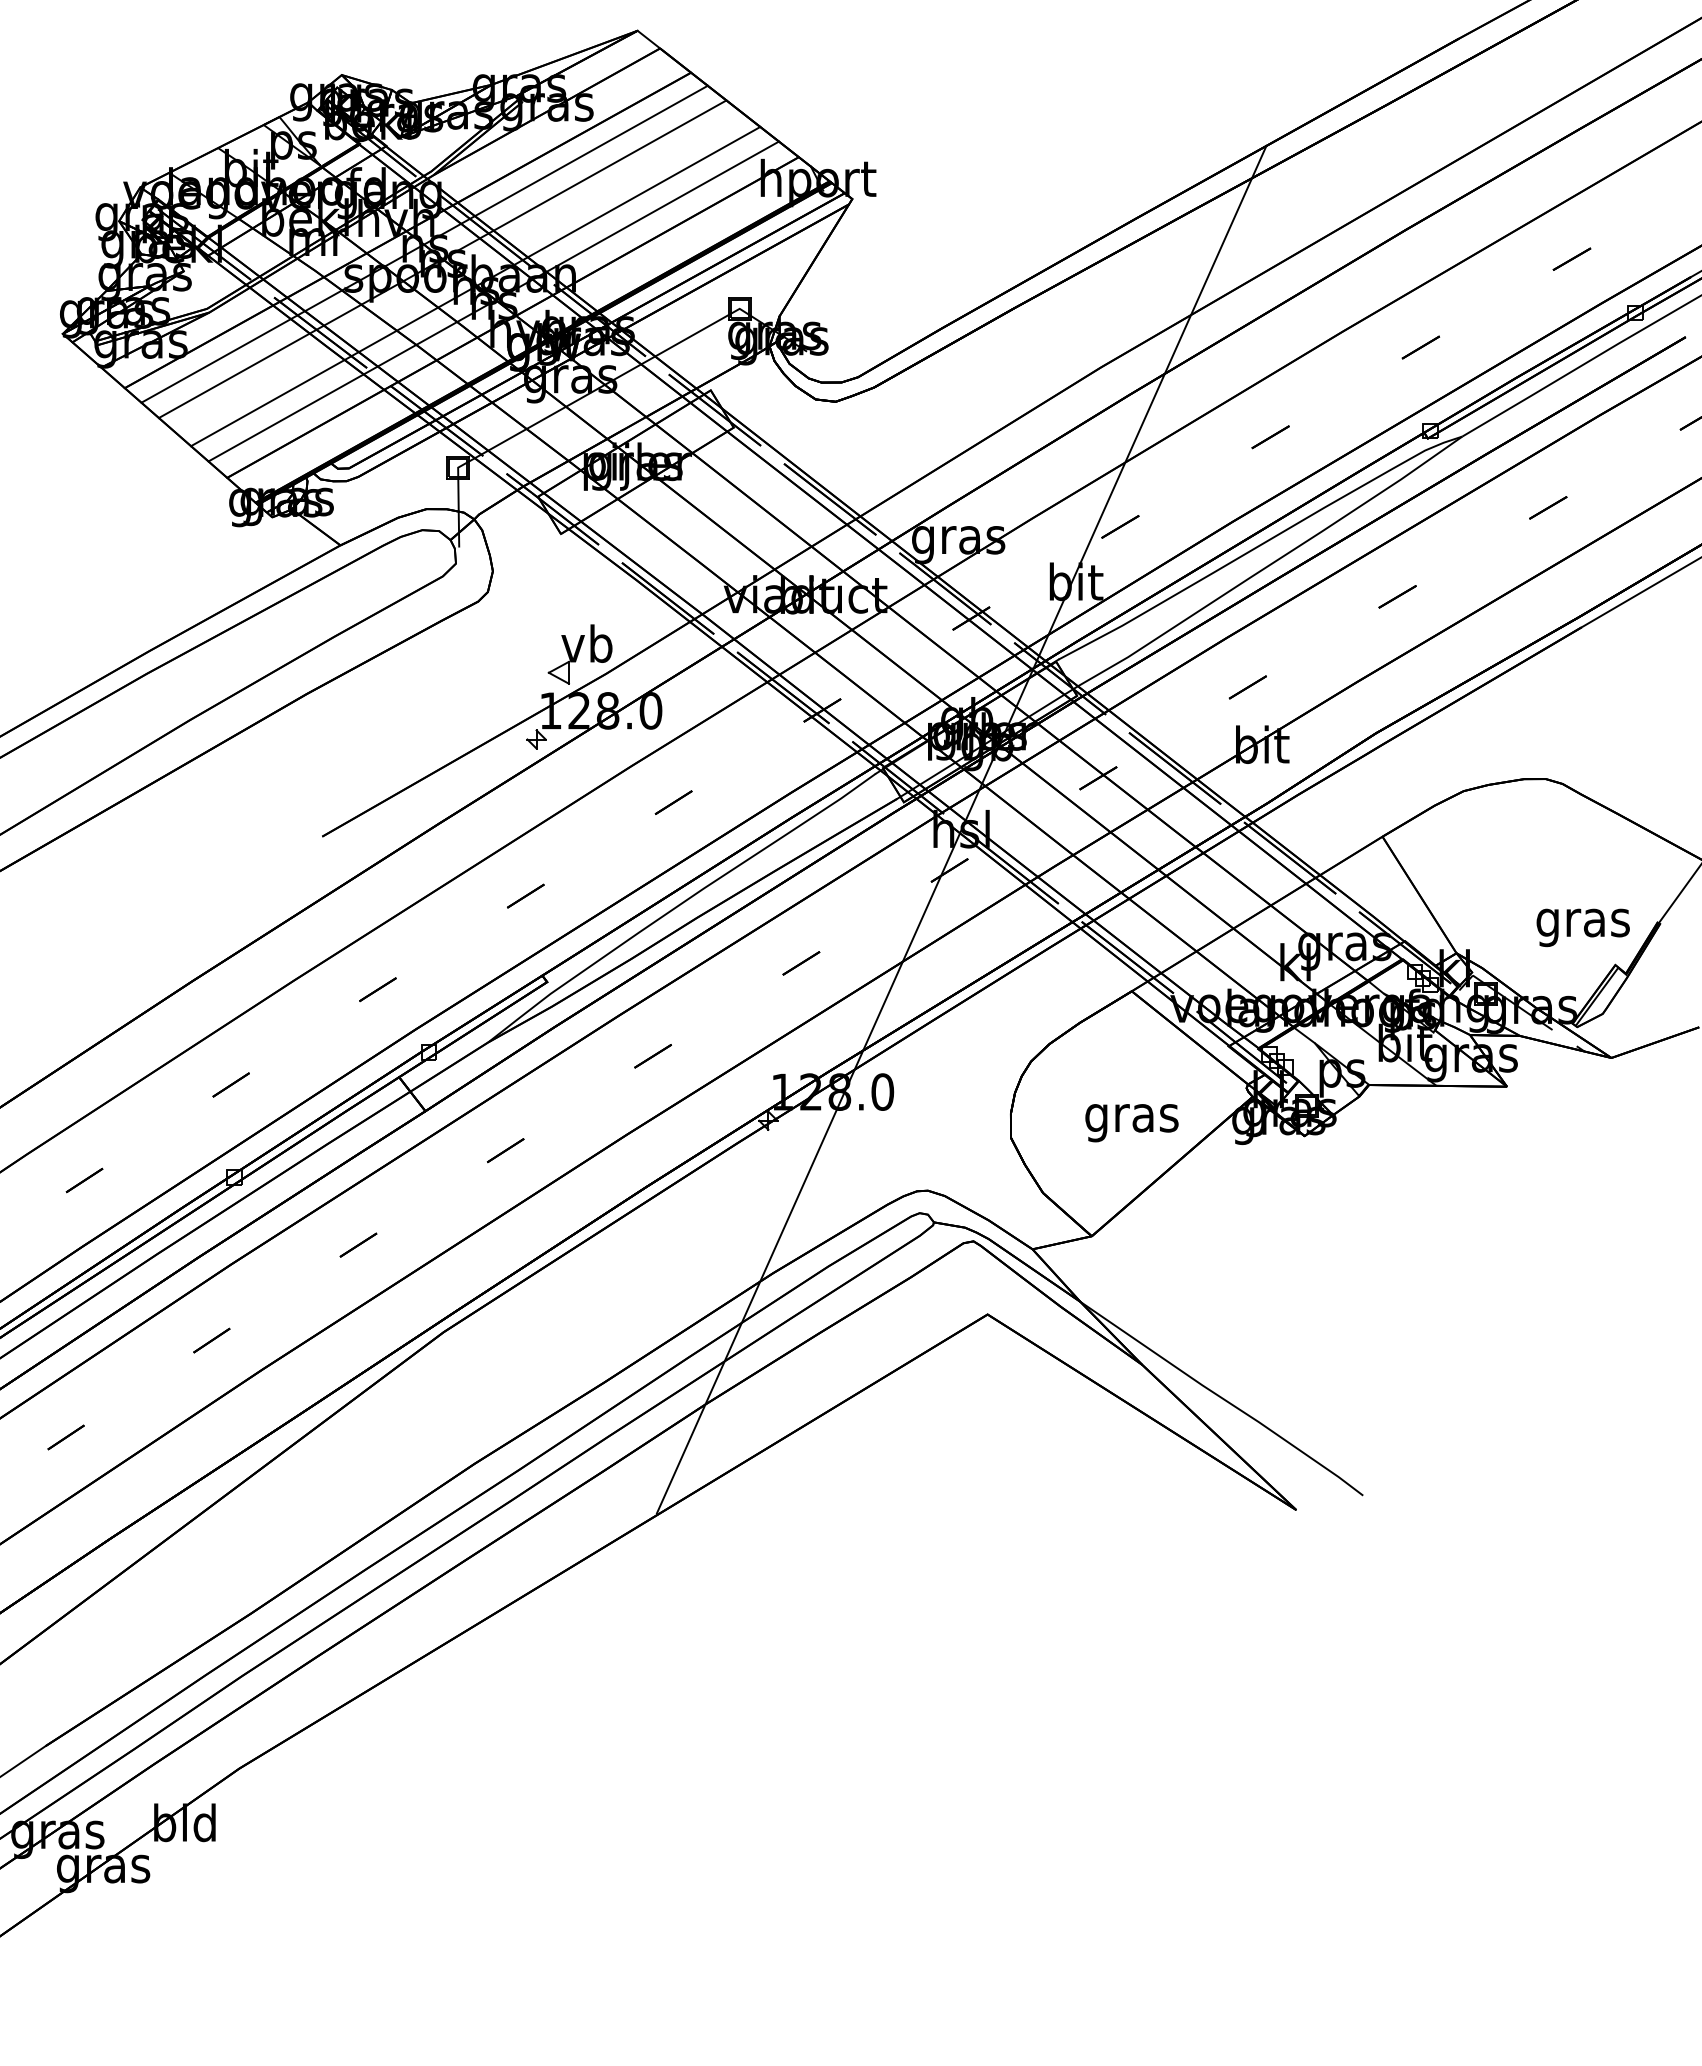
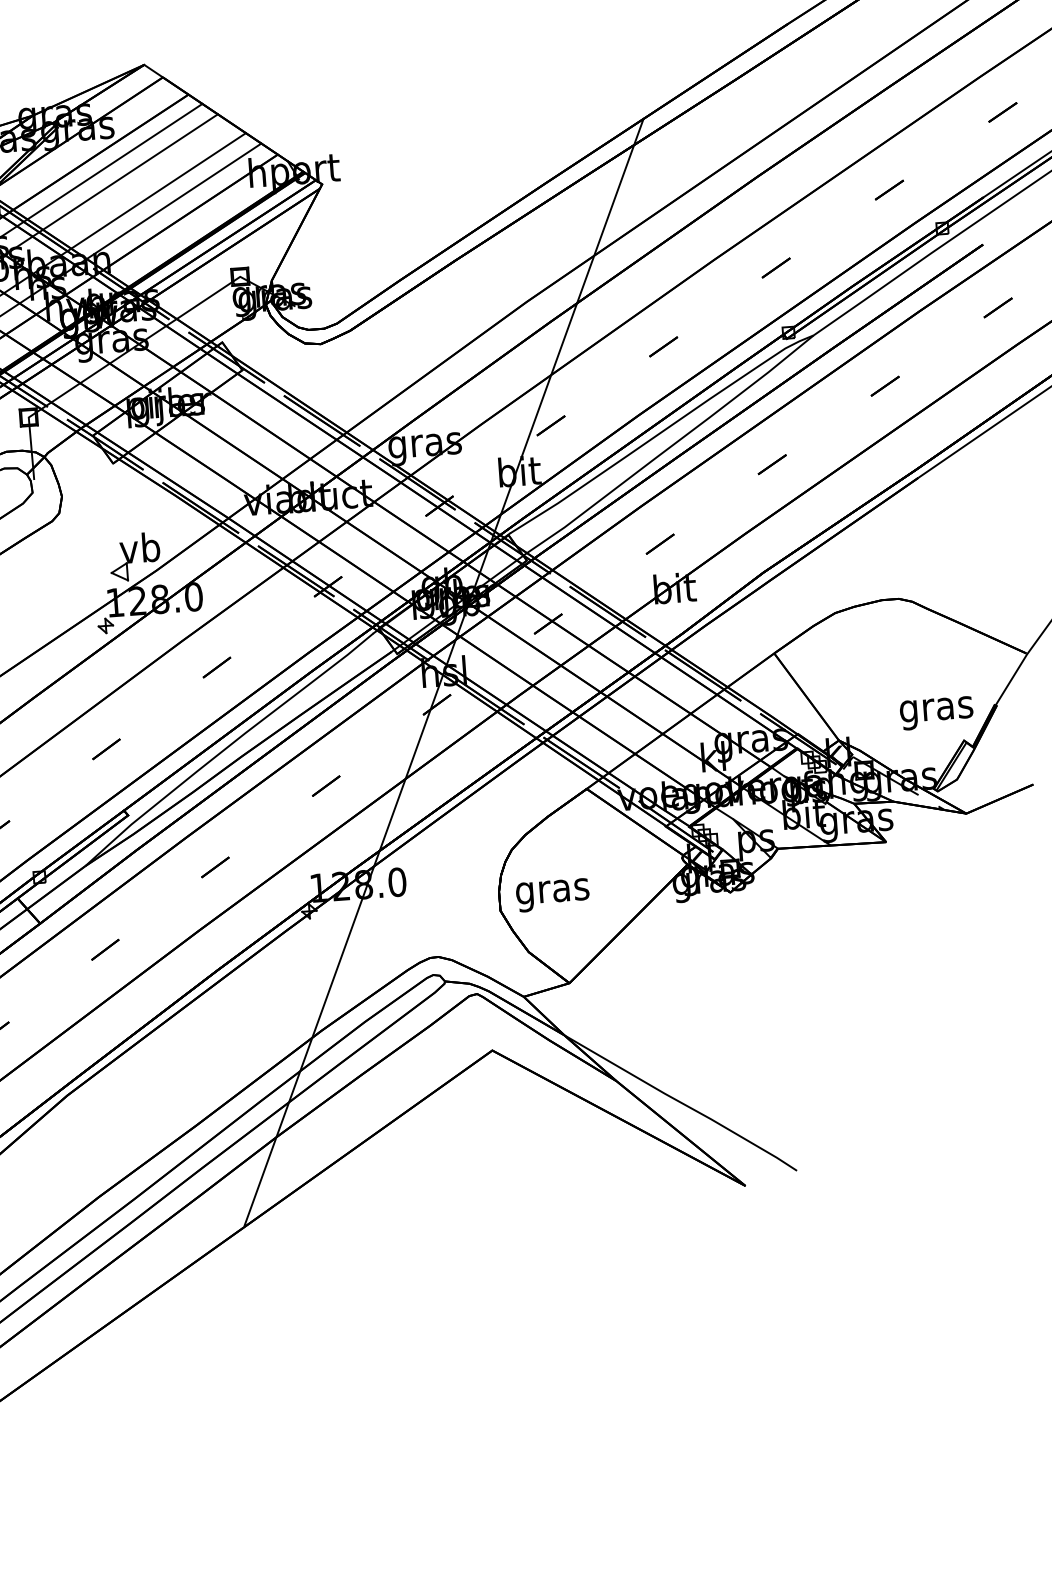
text: (1131, 1123) -> (552, 895), moved

